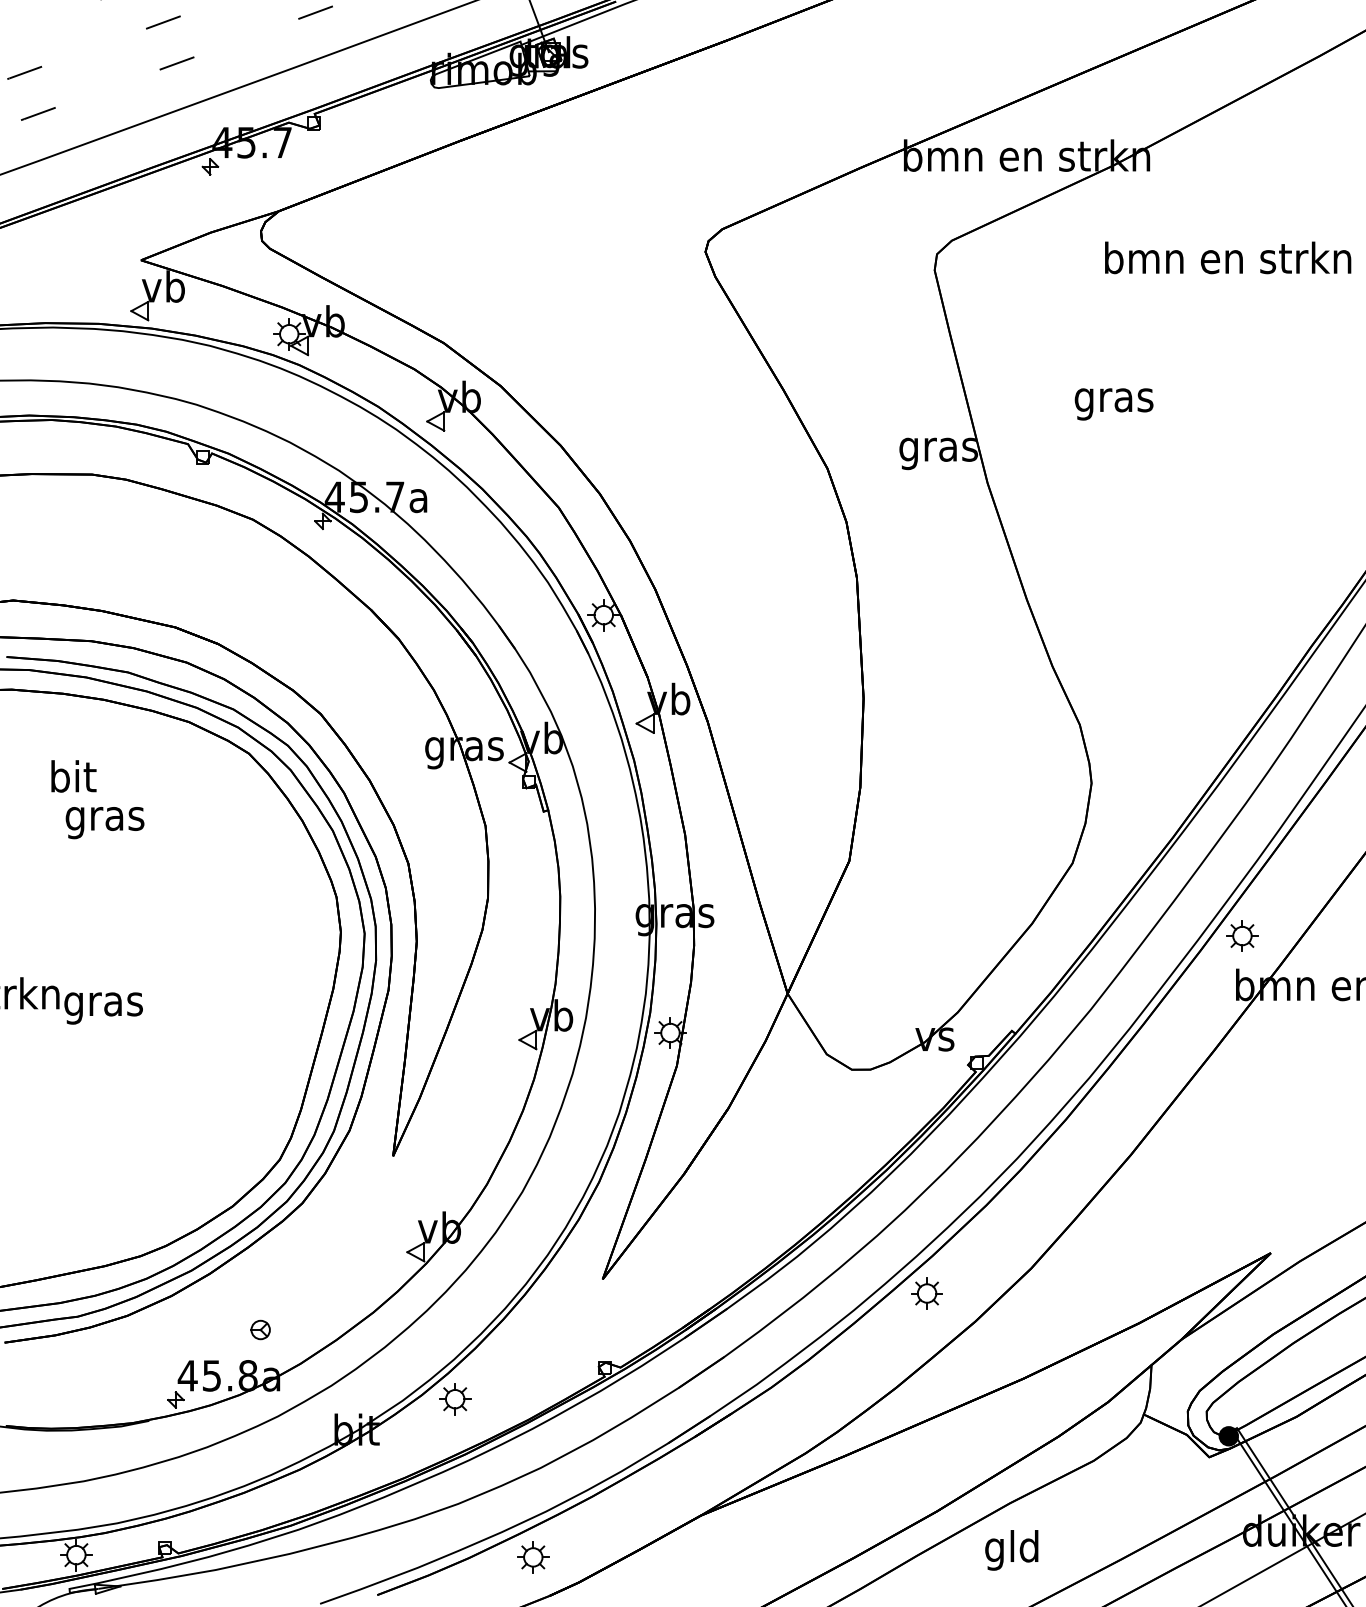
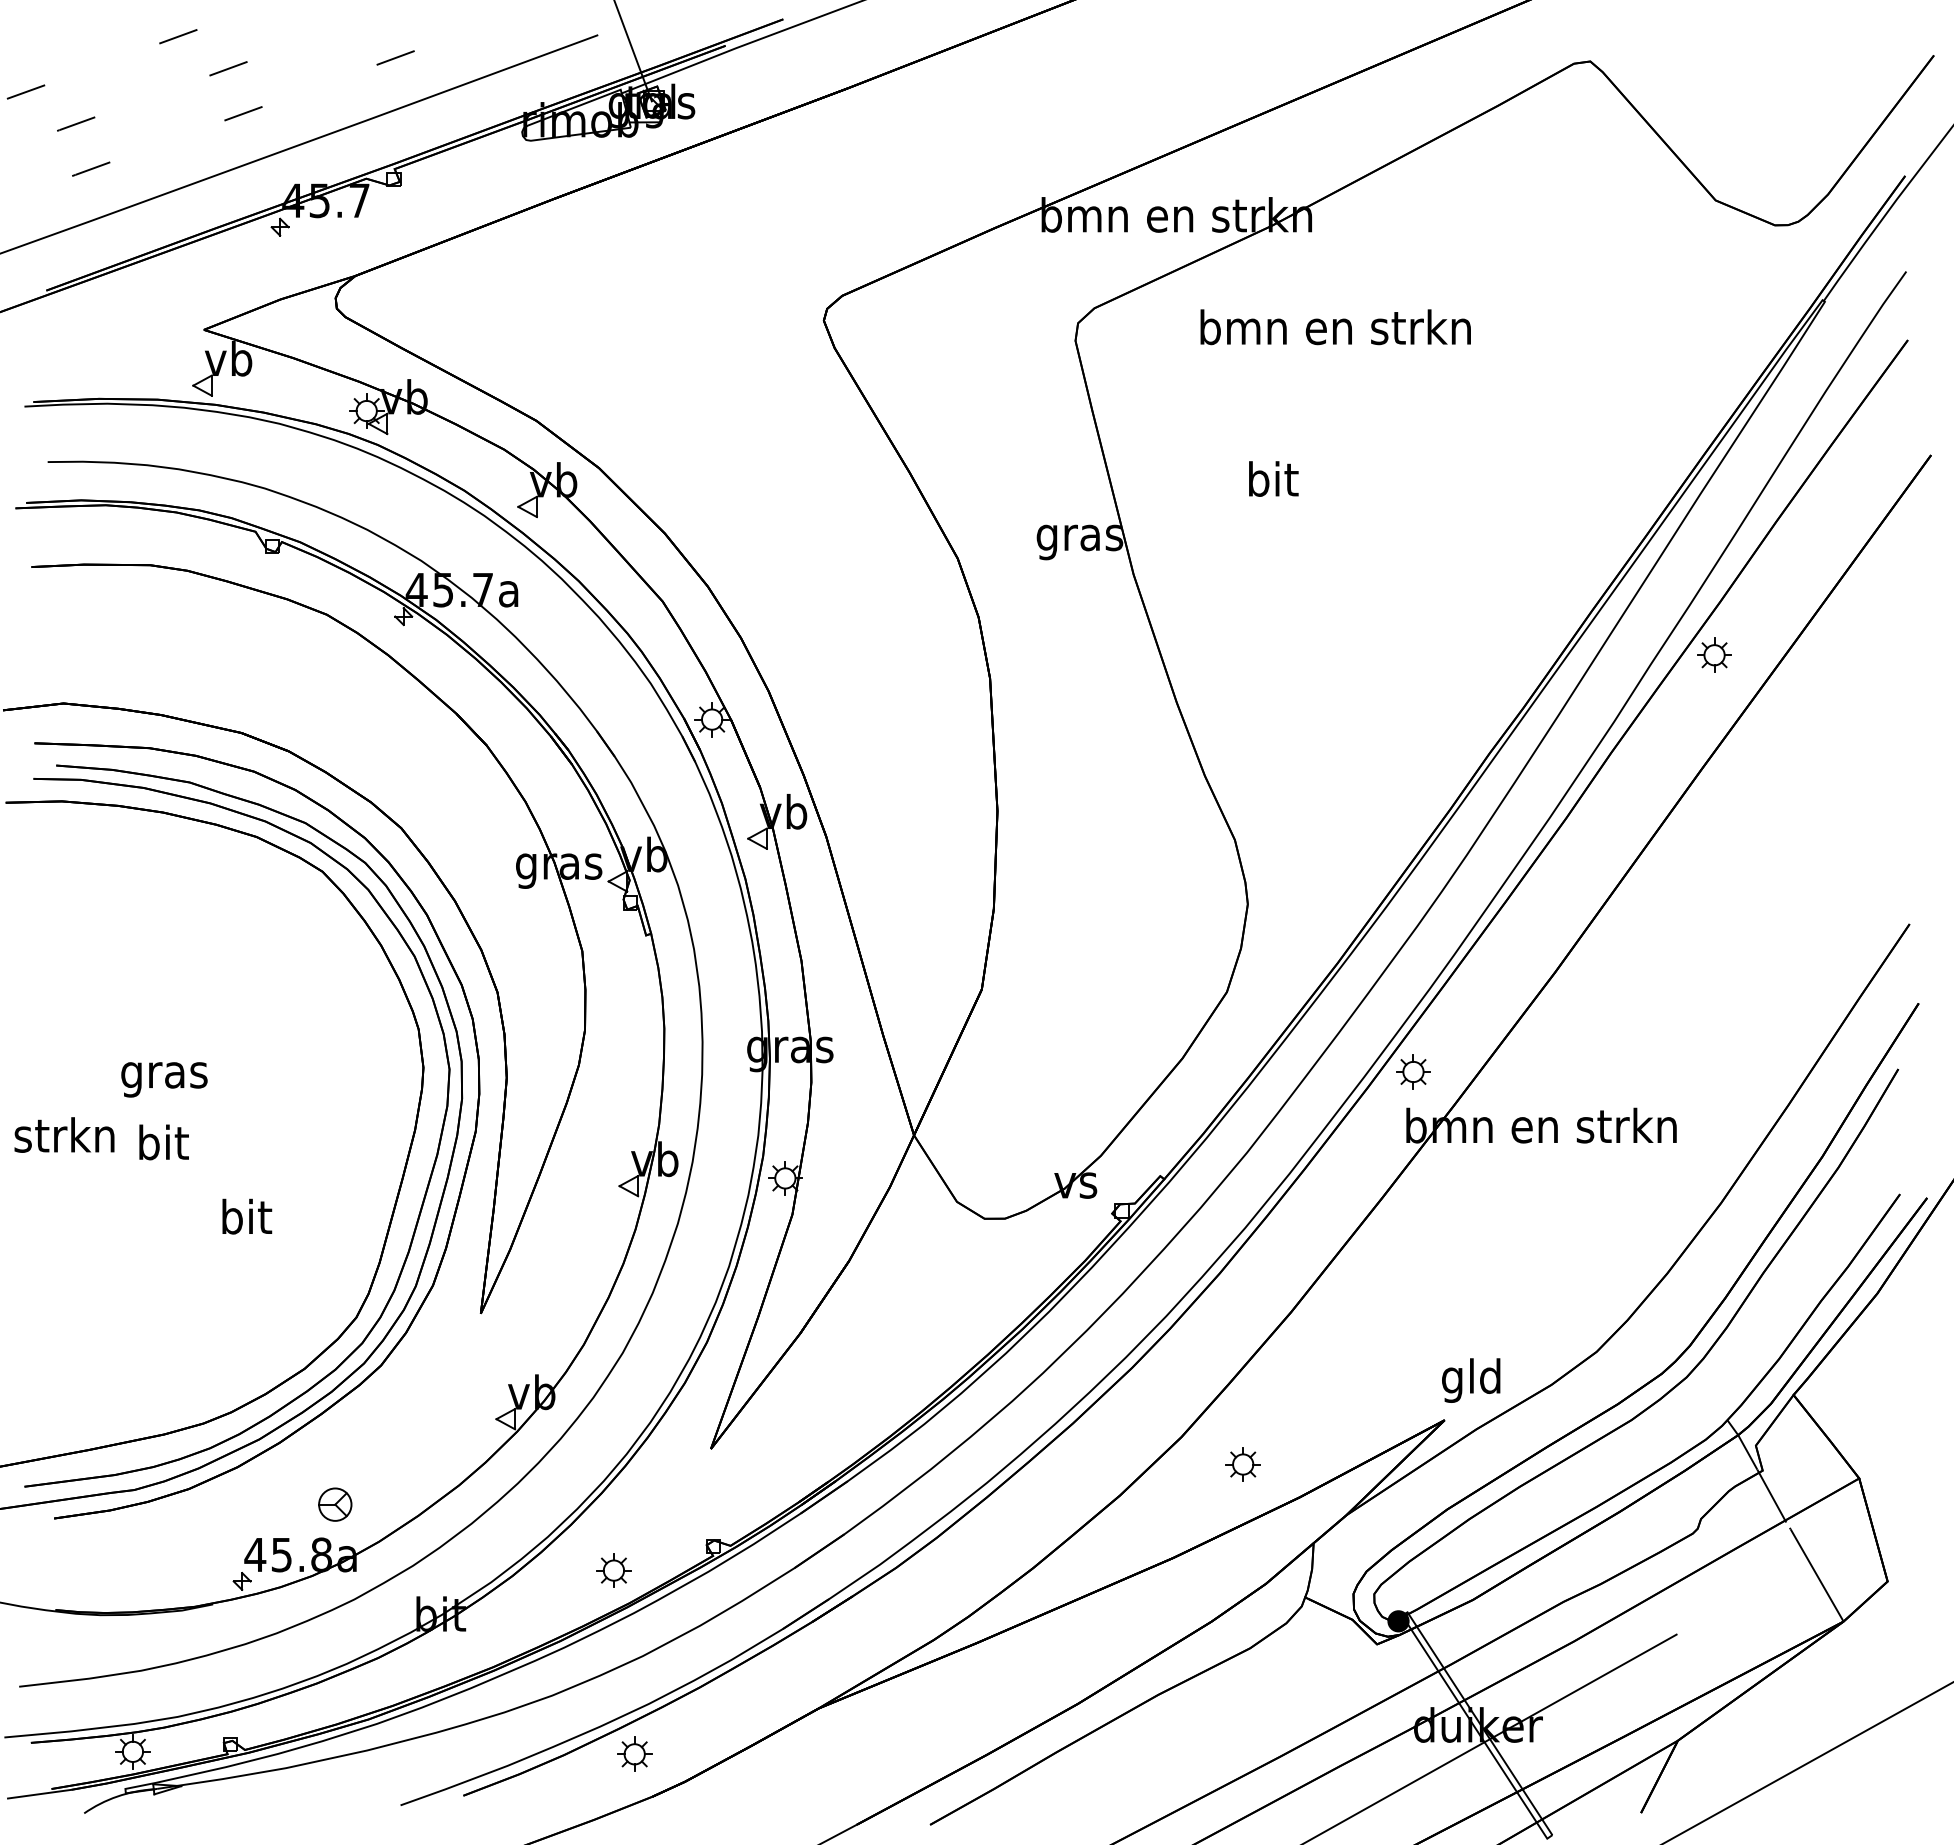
text: (1227, 258) -> (1335, 327), moved
text: (1114, 400) -> (1272, 483), gras -> bit
text: (74, 776) -> (247, 1216), moved
text: (105, 822) -> (164, 1079), moved
text: (103, 1003) -> (162, 1146), gras -> bit
part: (926, 1293) -> (1242, 1464), moved
part: (260, 1329) -> (335, 1504), size x1.6
part: (454, 1399) -> (613, 1570), moved
text: (1012, 1550) -> (1471, 1380), moved

